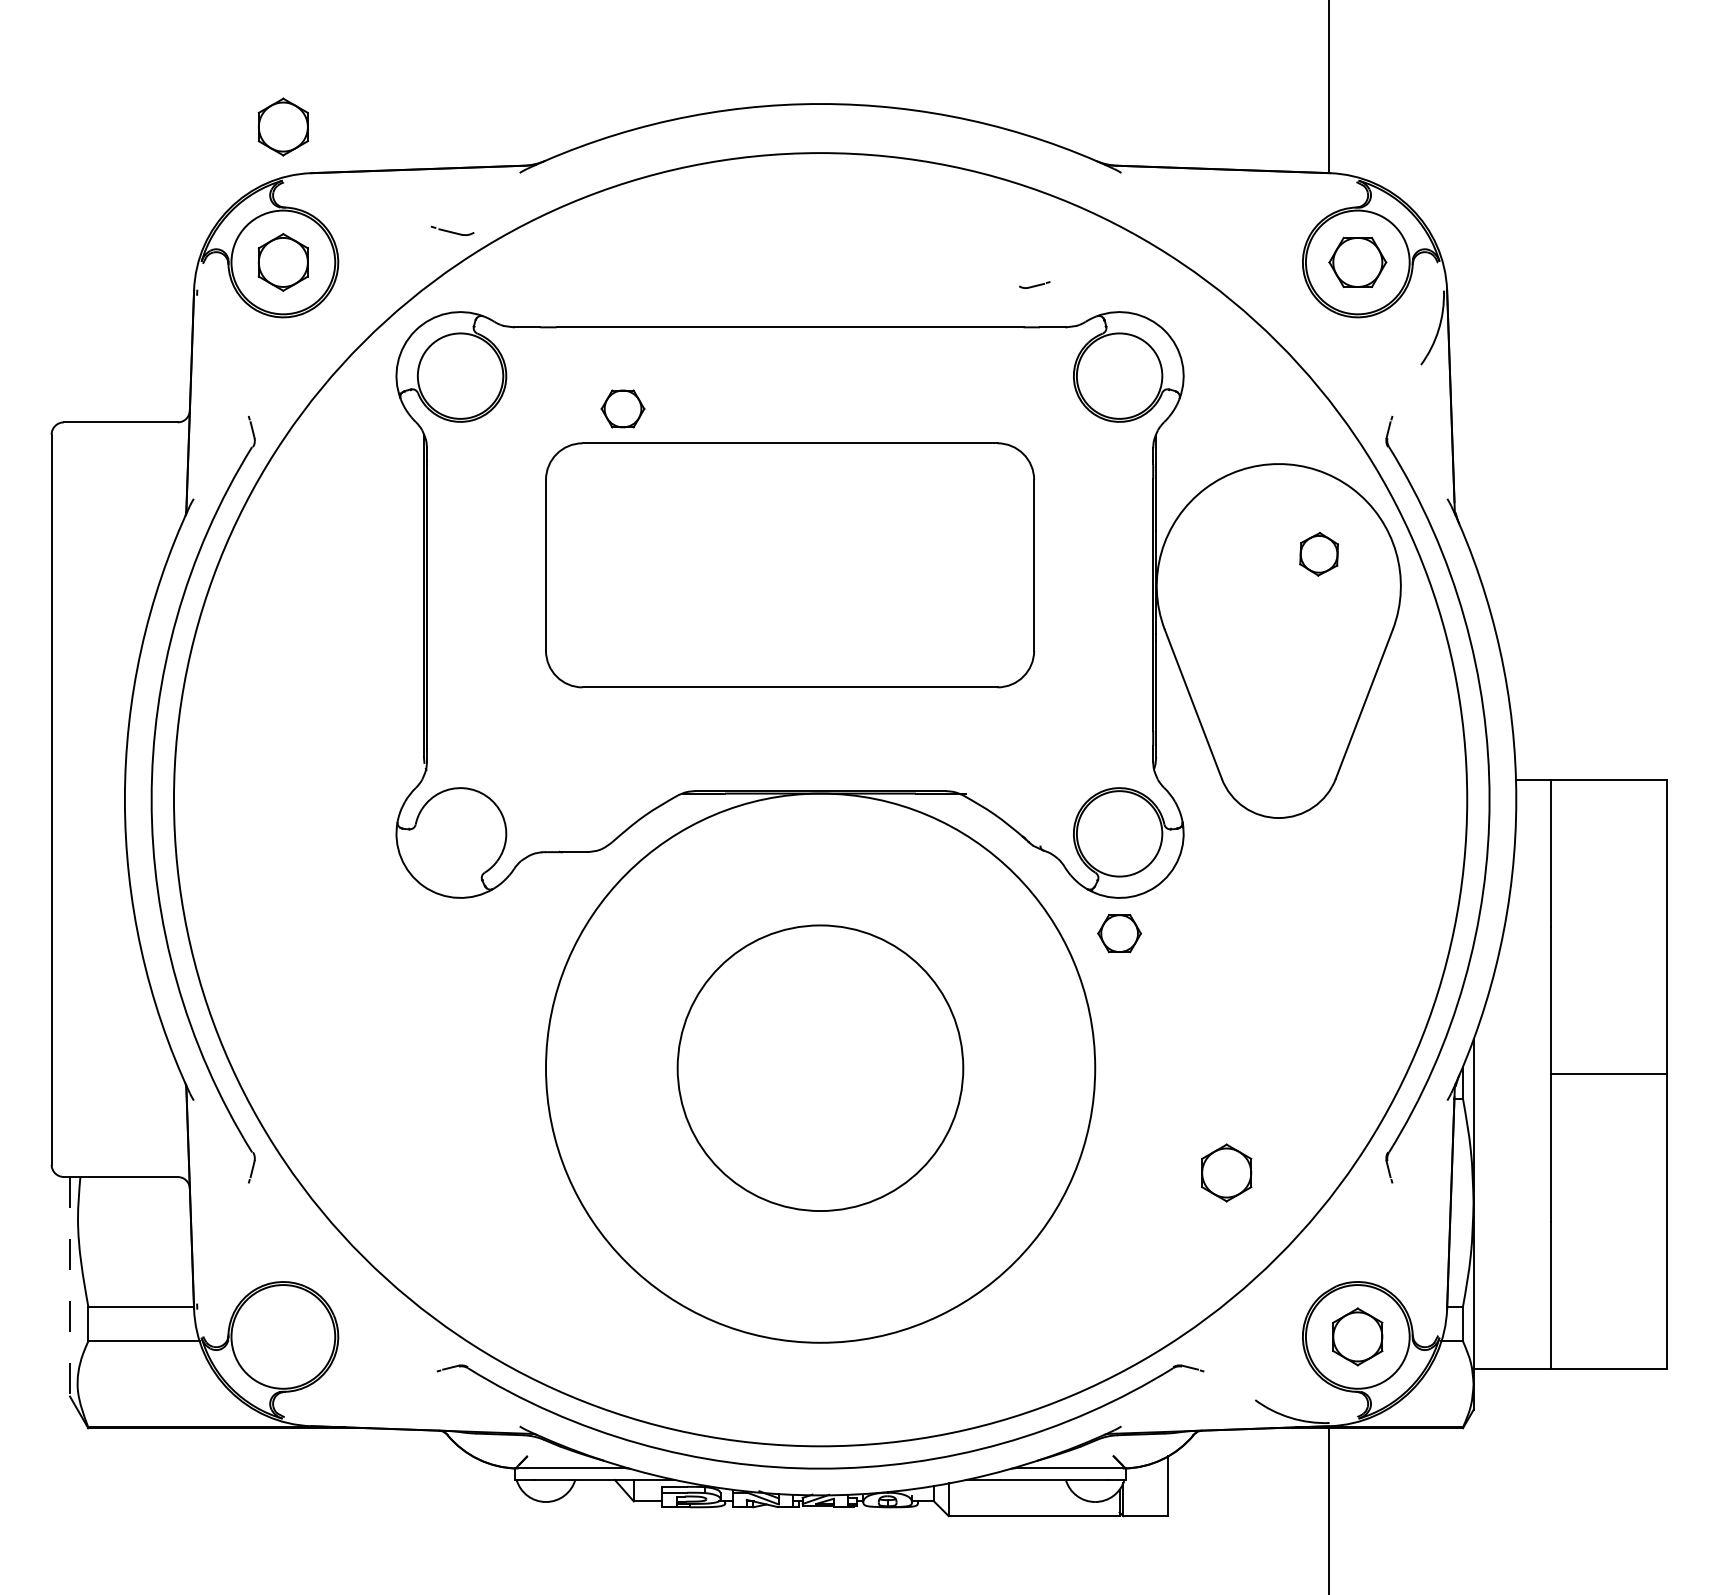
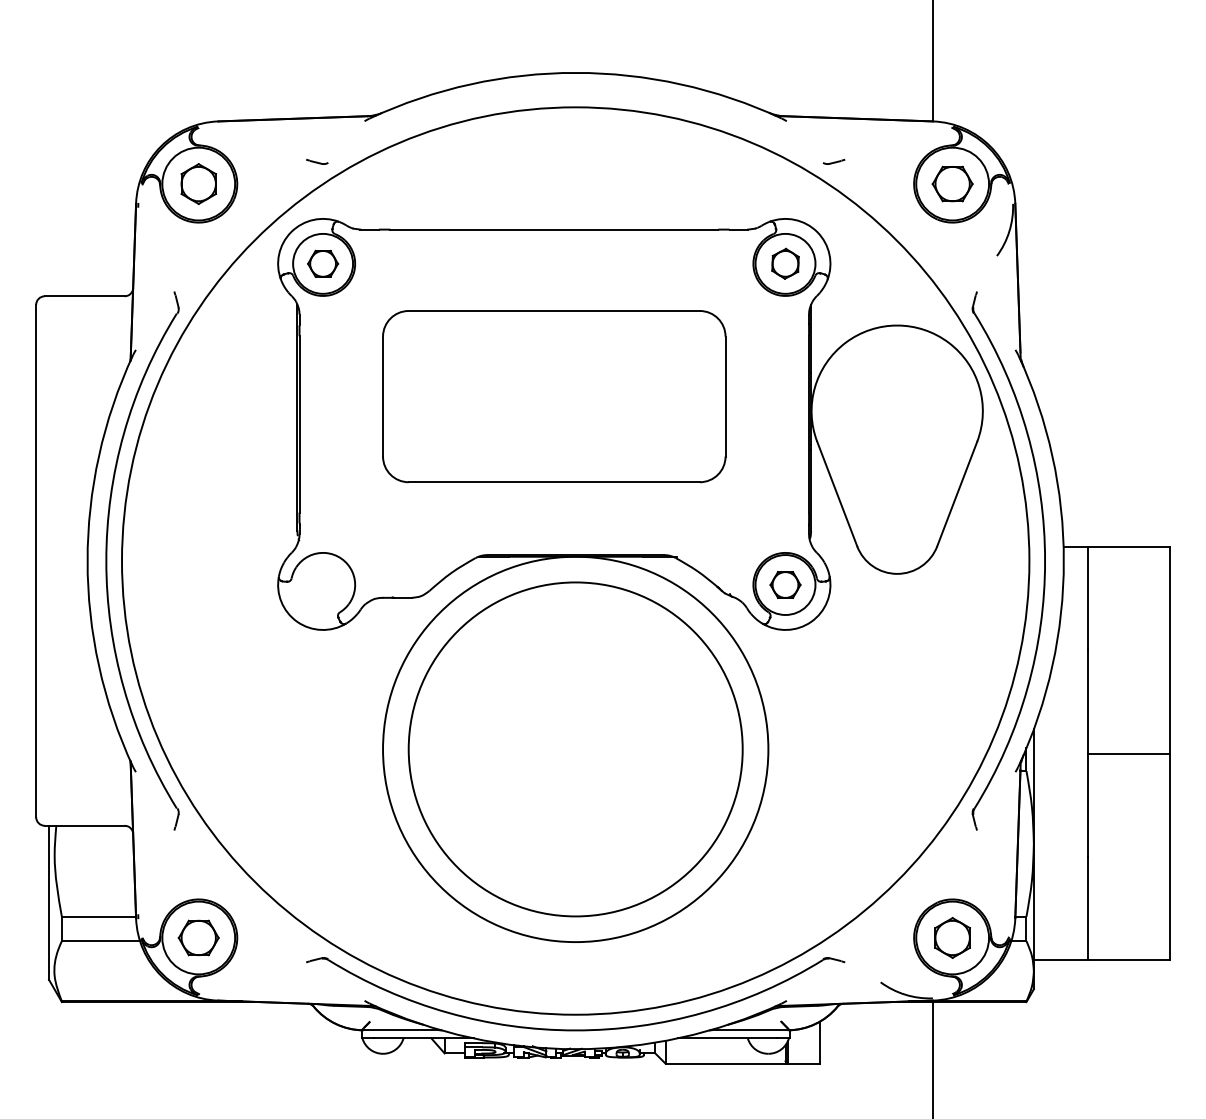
part: (283, 127) -> (198, 89), removed
part: (452, 230) -> (317, 161), size x0.71
part: (1034, 284) -> (833, 161), moved
part: (623, 408) -> (323, 263), moved
part: (1319, 553) -> (785, 263), moved
part: (1119, 932) -> (785, 584), moved
circle: (820, 1068) -> (575, 749), size x1.67
part: (1226, 1172) -> (860, 822), removed
line: (70, 1287) -> (49, 903), dashed -> solid
part: (283, 1336) -> (198, 937), added

